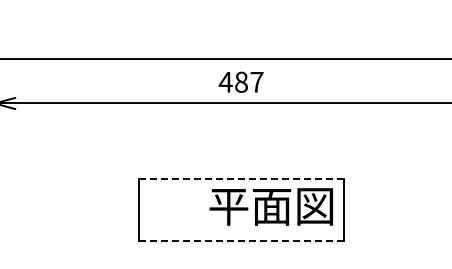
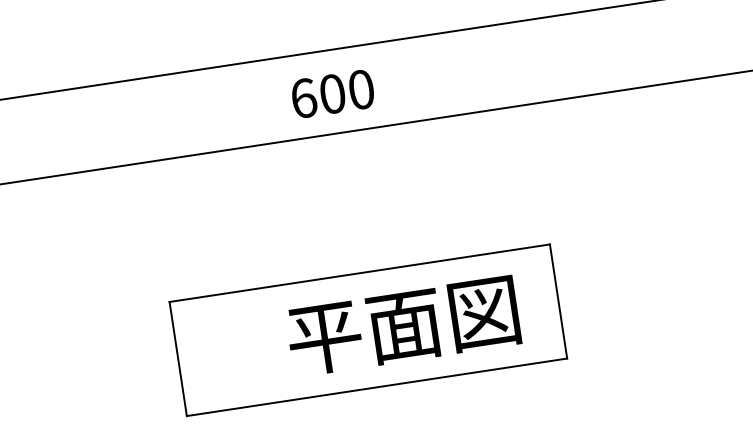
text: (240, 81) -> (330, 92), 487 -> 600
line: (241, 179) -> (359, 273), dashed -> solid
text: (270, 206) -> (401, 325), moved
line: (241, 241) -> (377, 388), dashed -> solid

